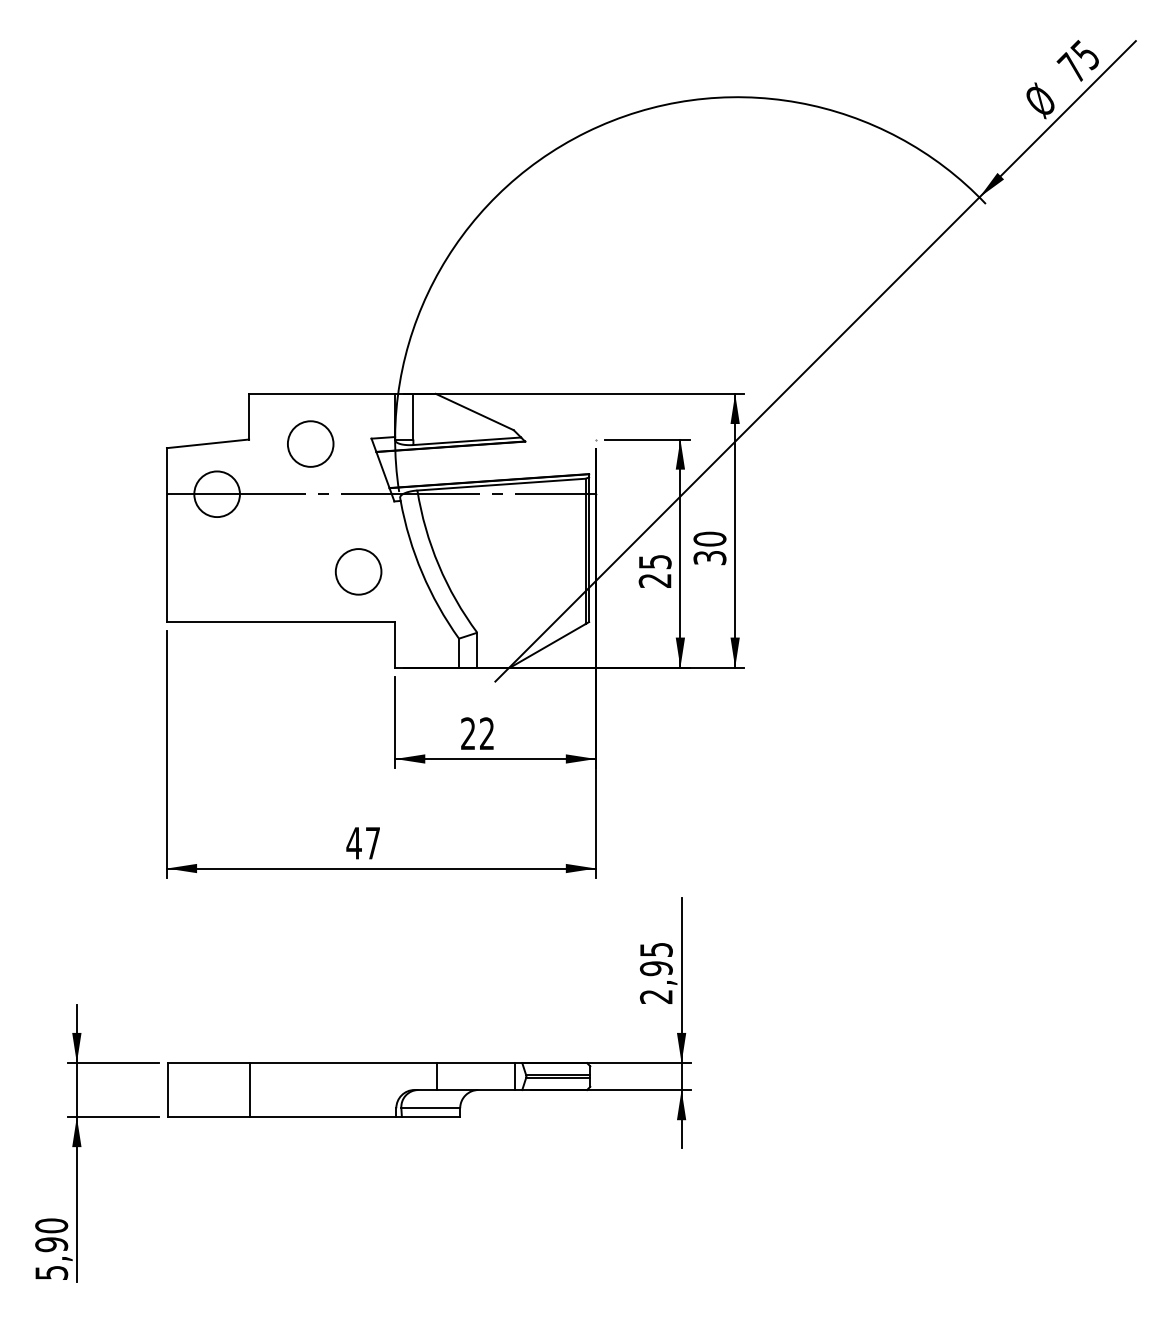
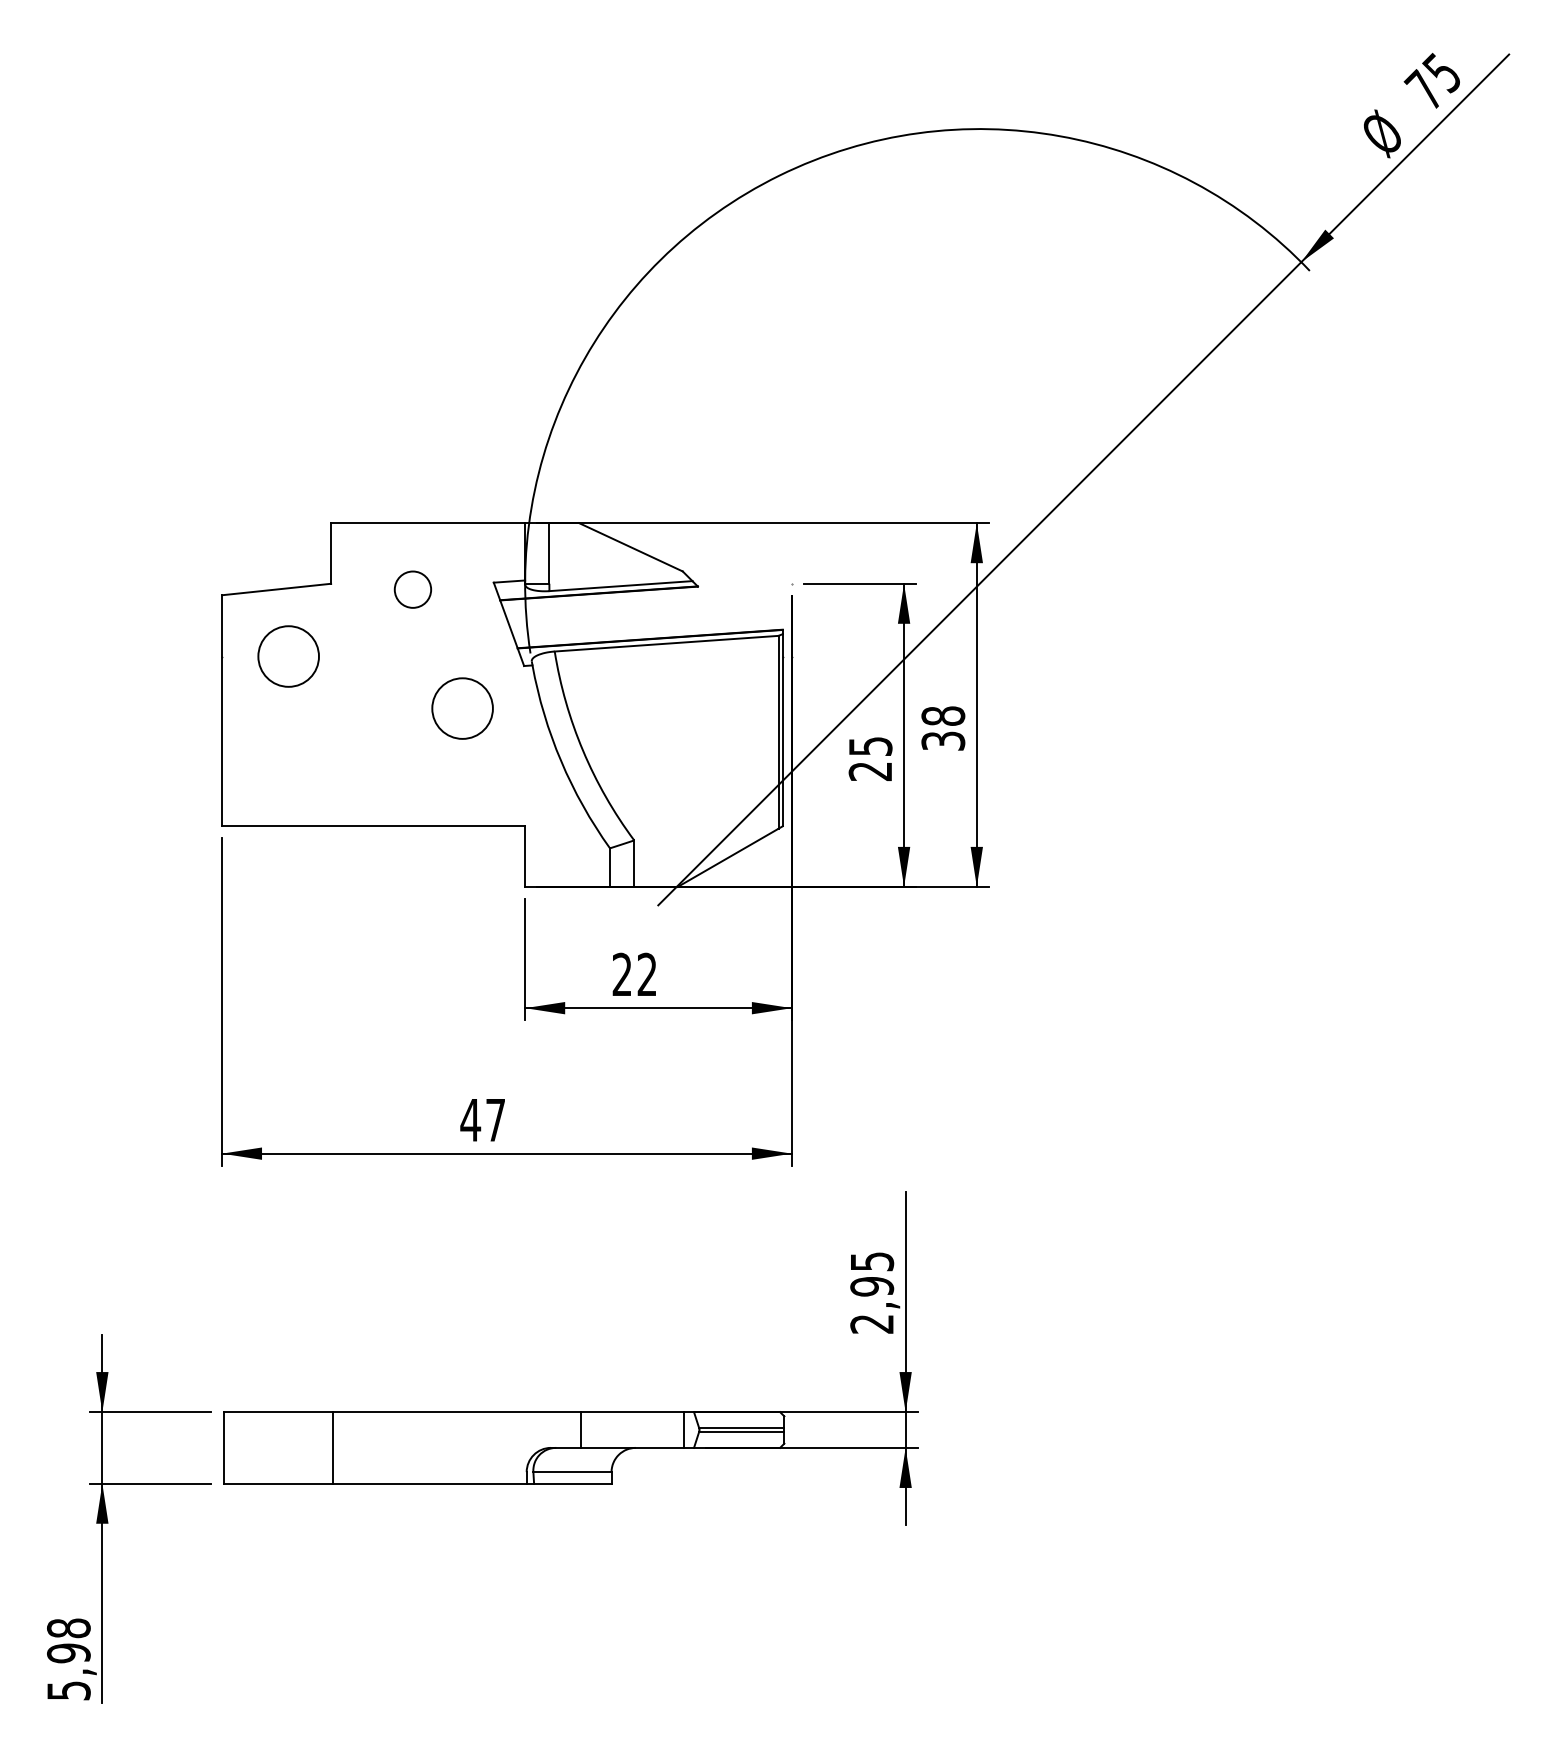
circle: (310, 443) -> (412, 589), size x0.6
line: (381, 494) -> (506, 656), removed
text: (710, 538) -> (943, 715), 30 -> 38
circle: (358, 571) -> (462, 708), moved
text: (51, 1225) -> (68, 1628), 5,90 -> 5,98

